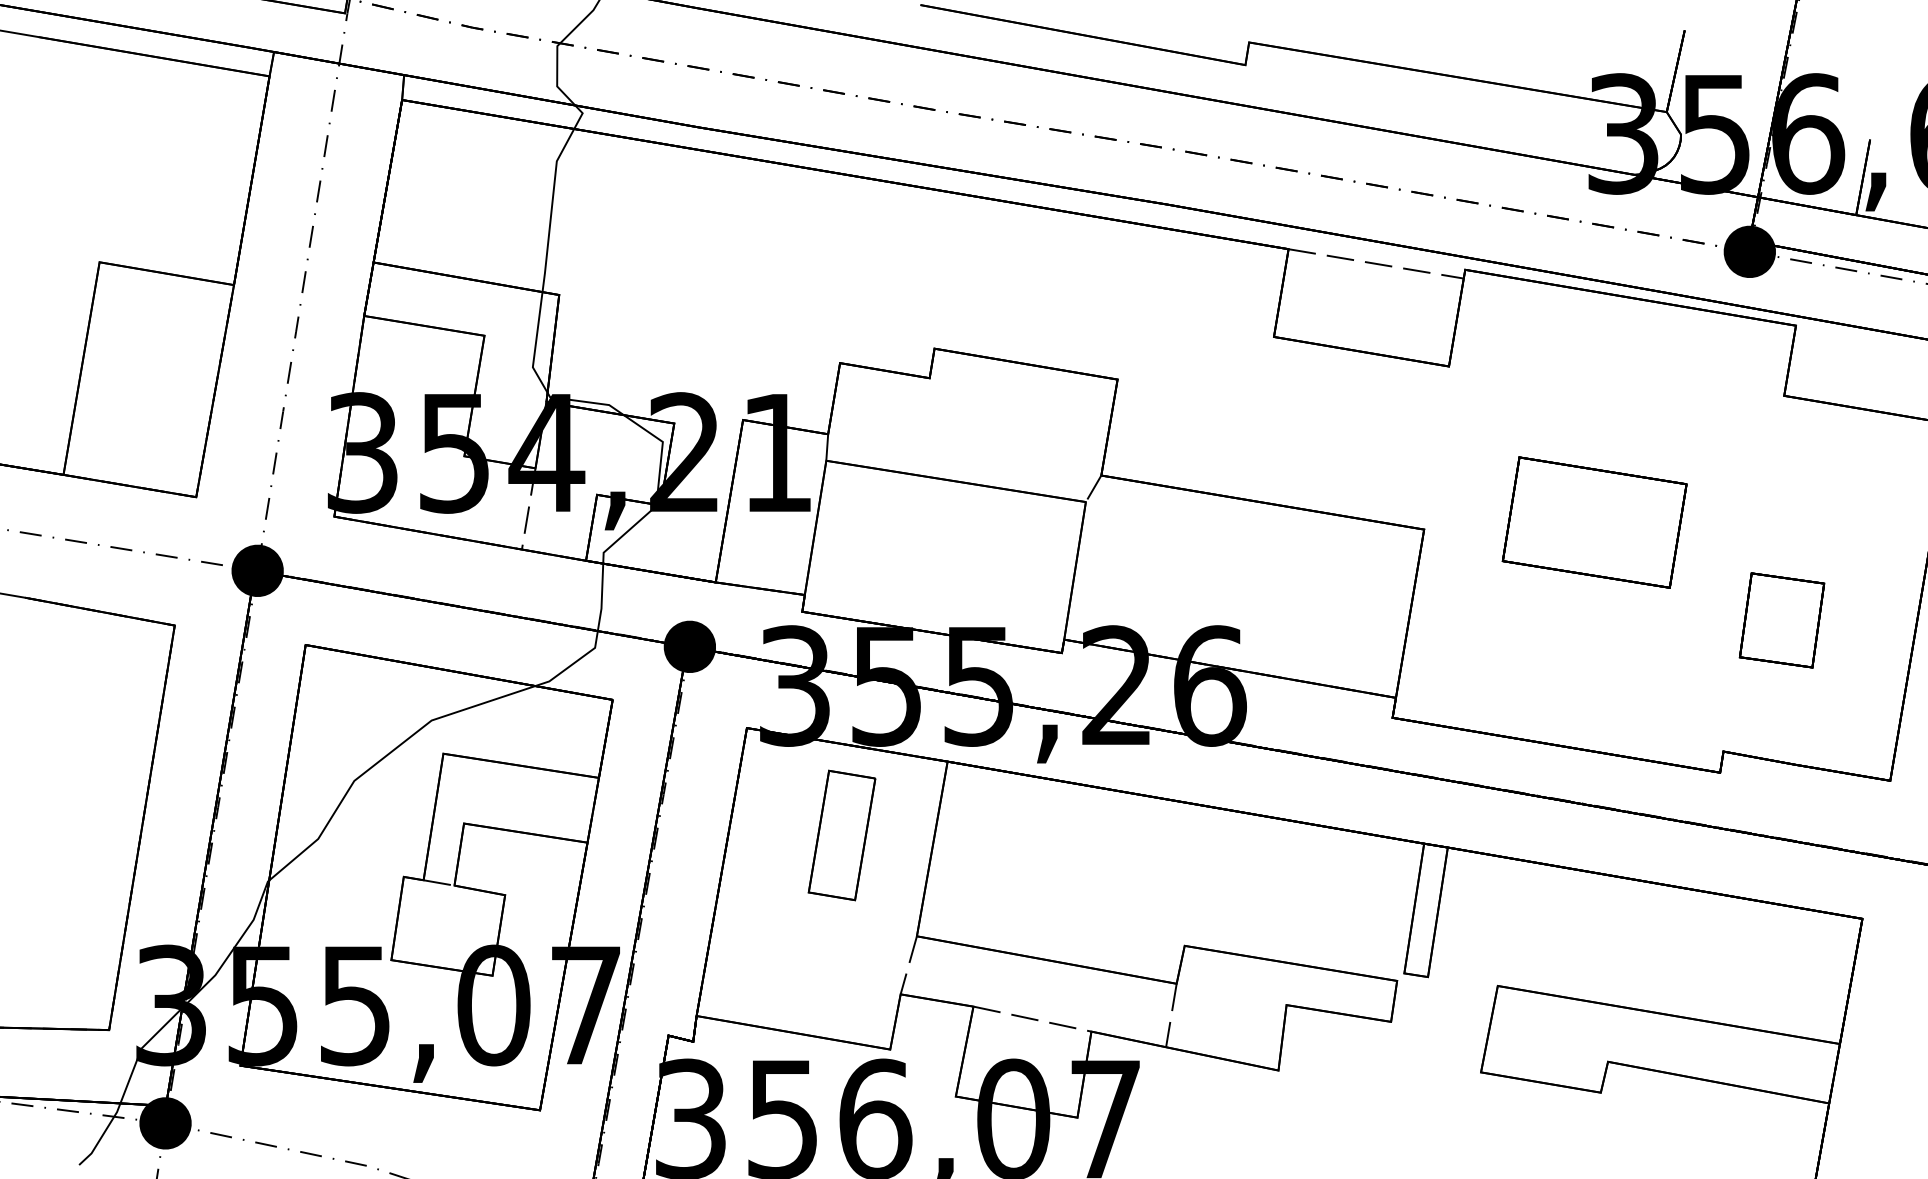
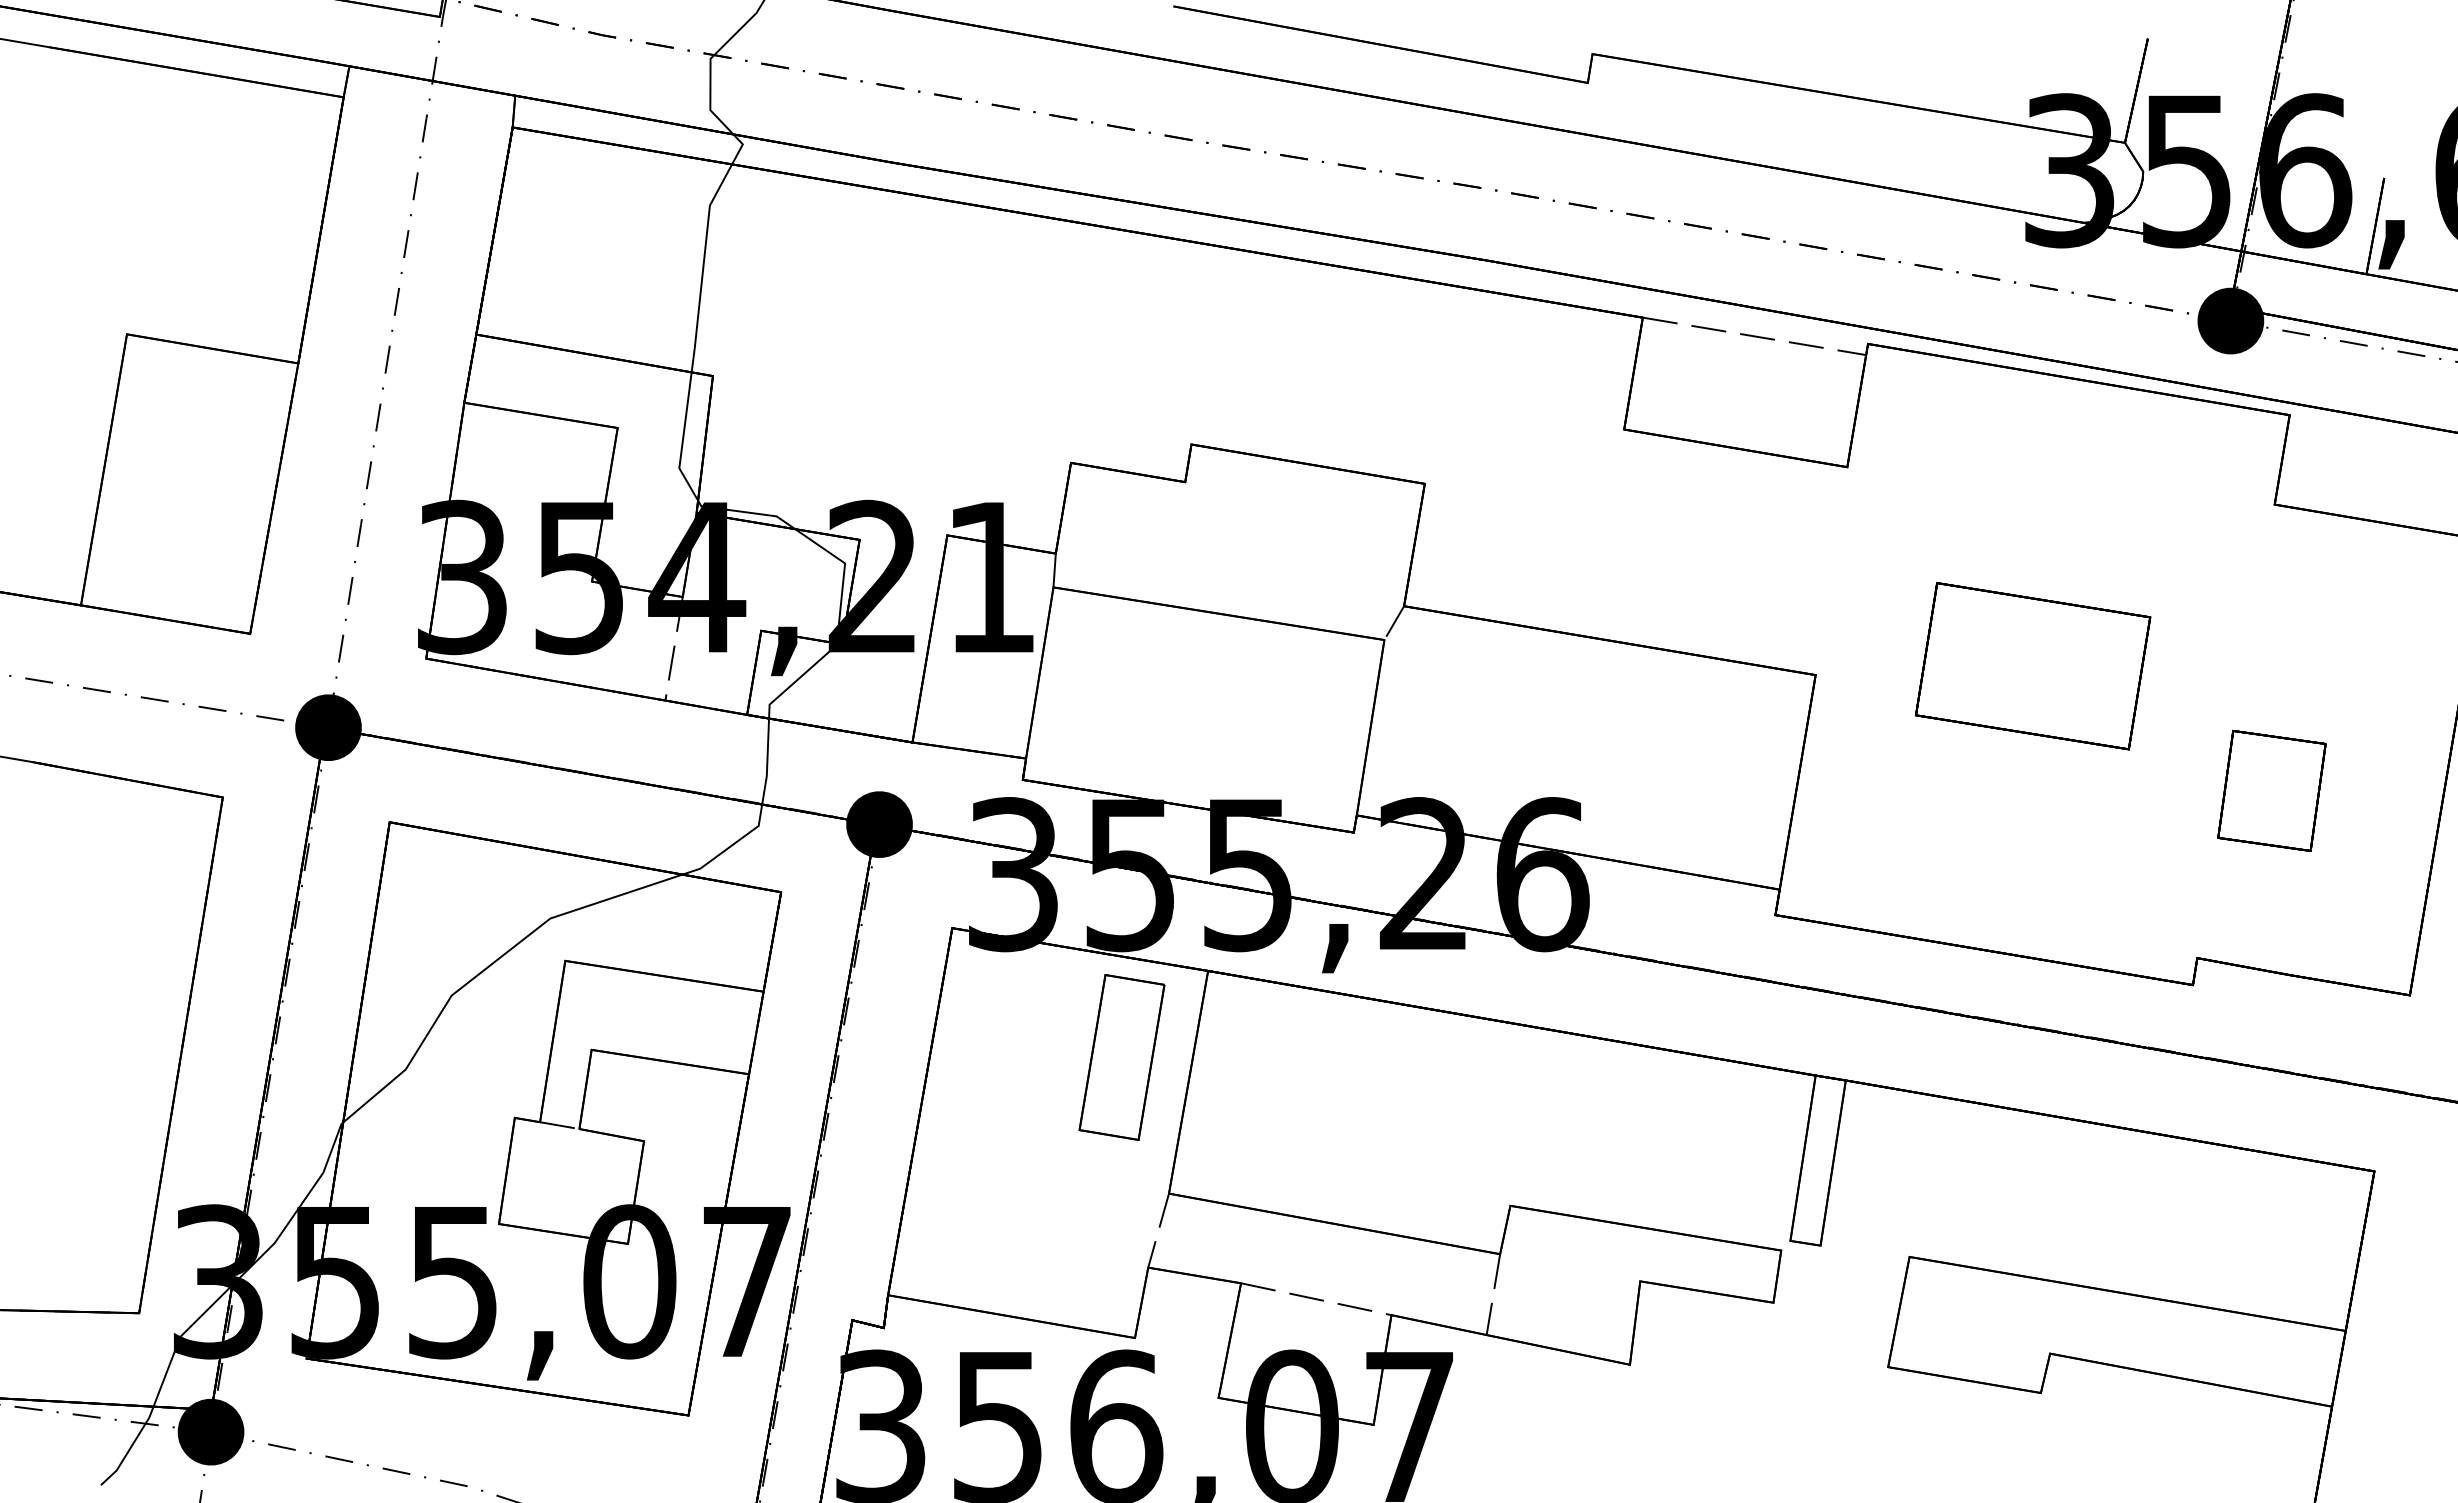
part: (841, 835) -> (1121, 1057), moved

